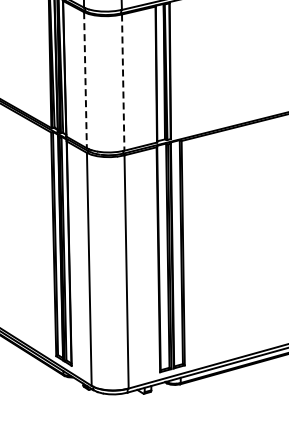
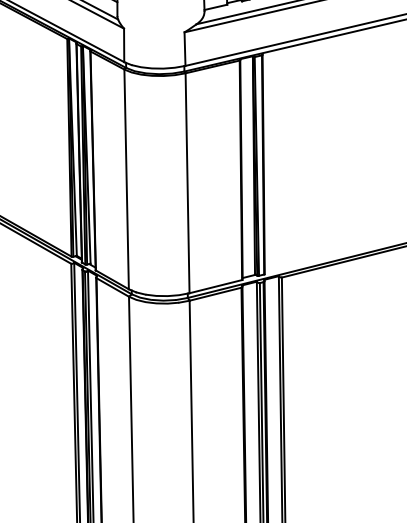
line: (85, 80) -> (126, 179), dashed -> solid
line: (123, 83) -> (188, 184), dashed -> solid

